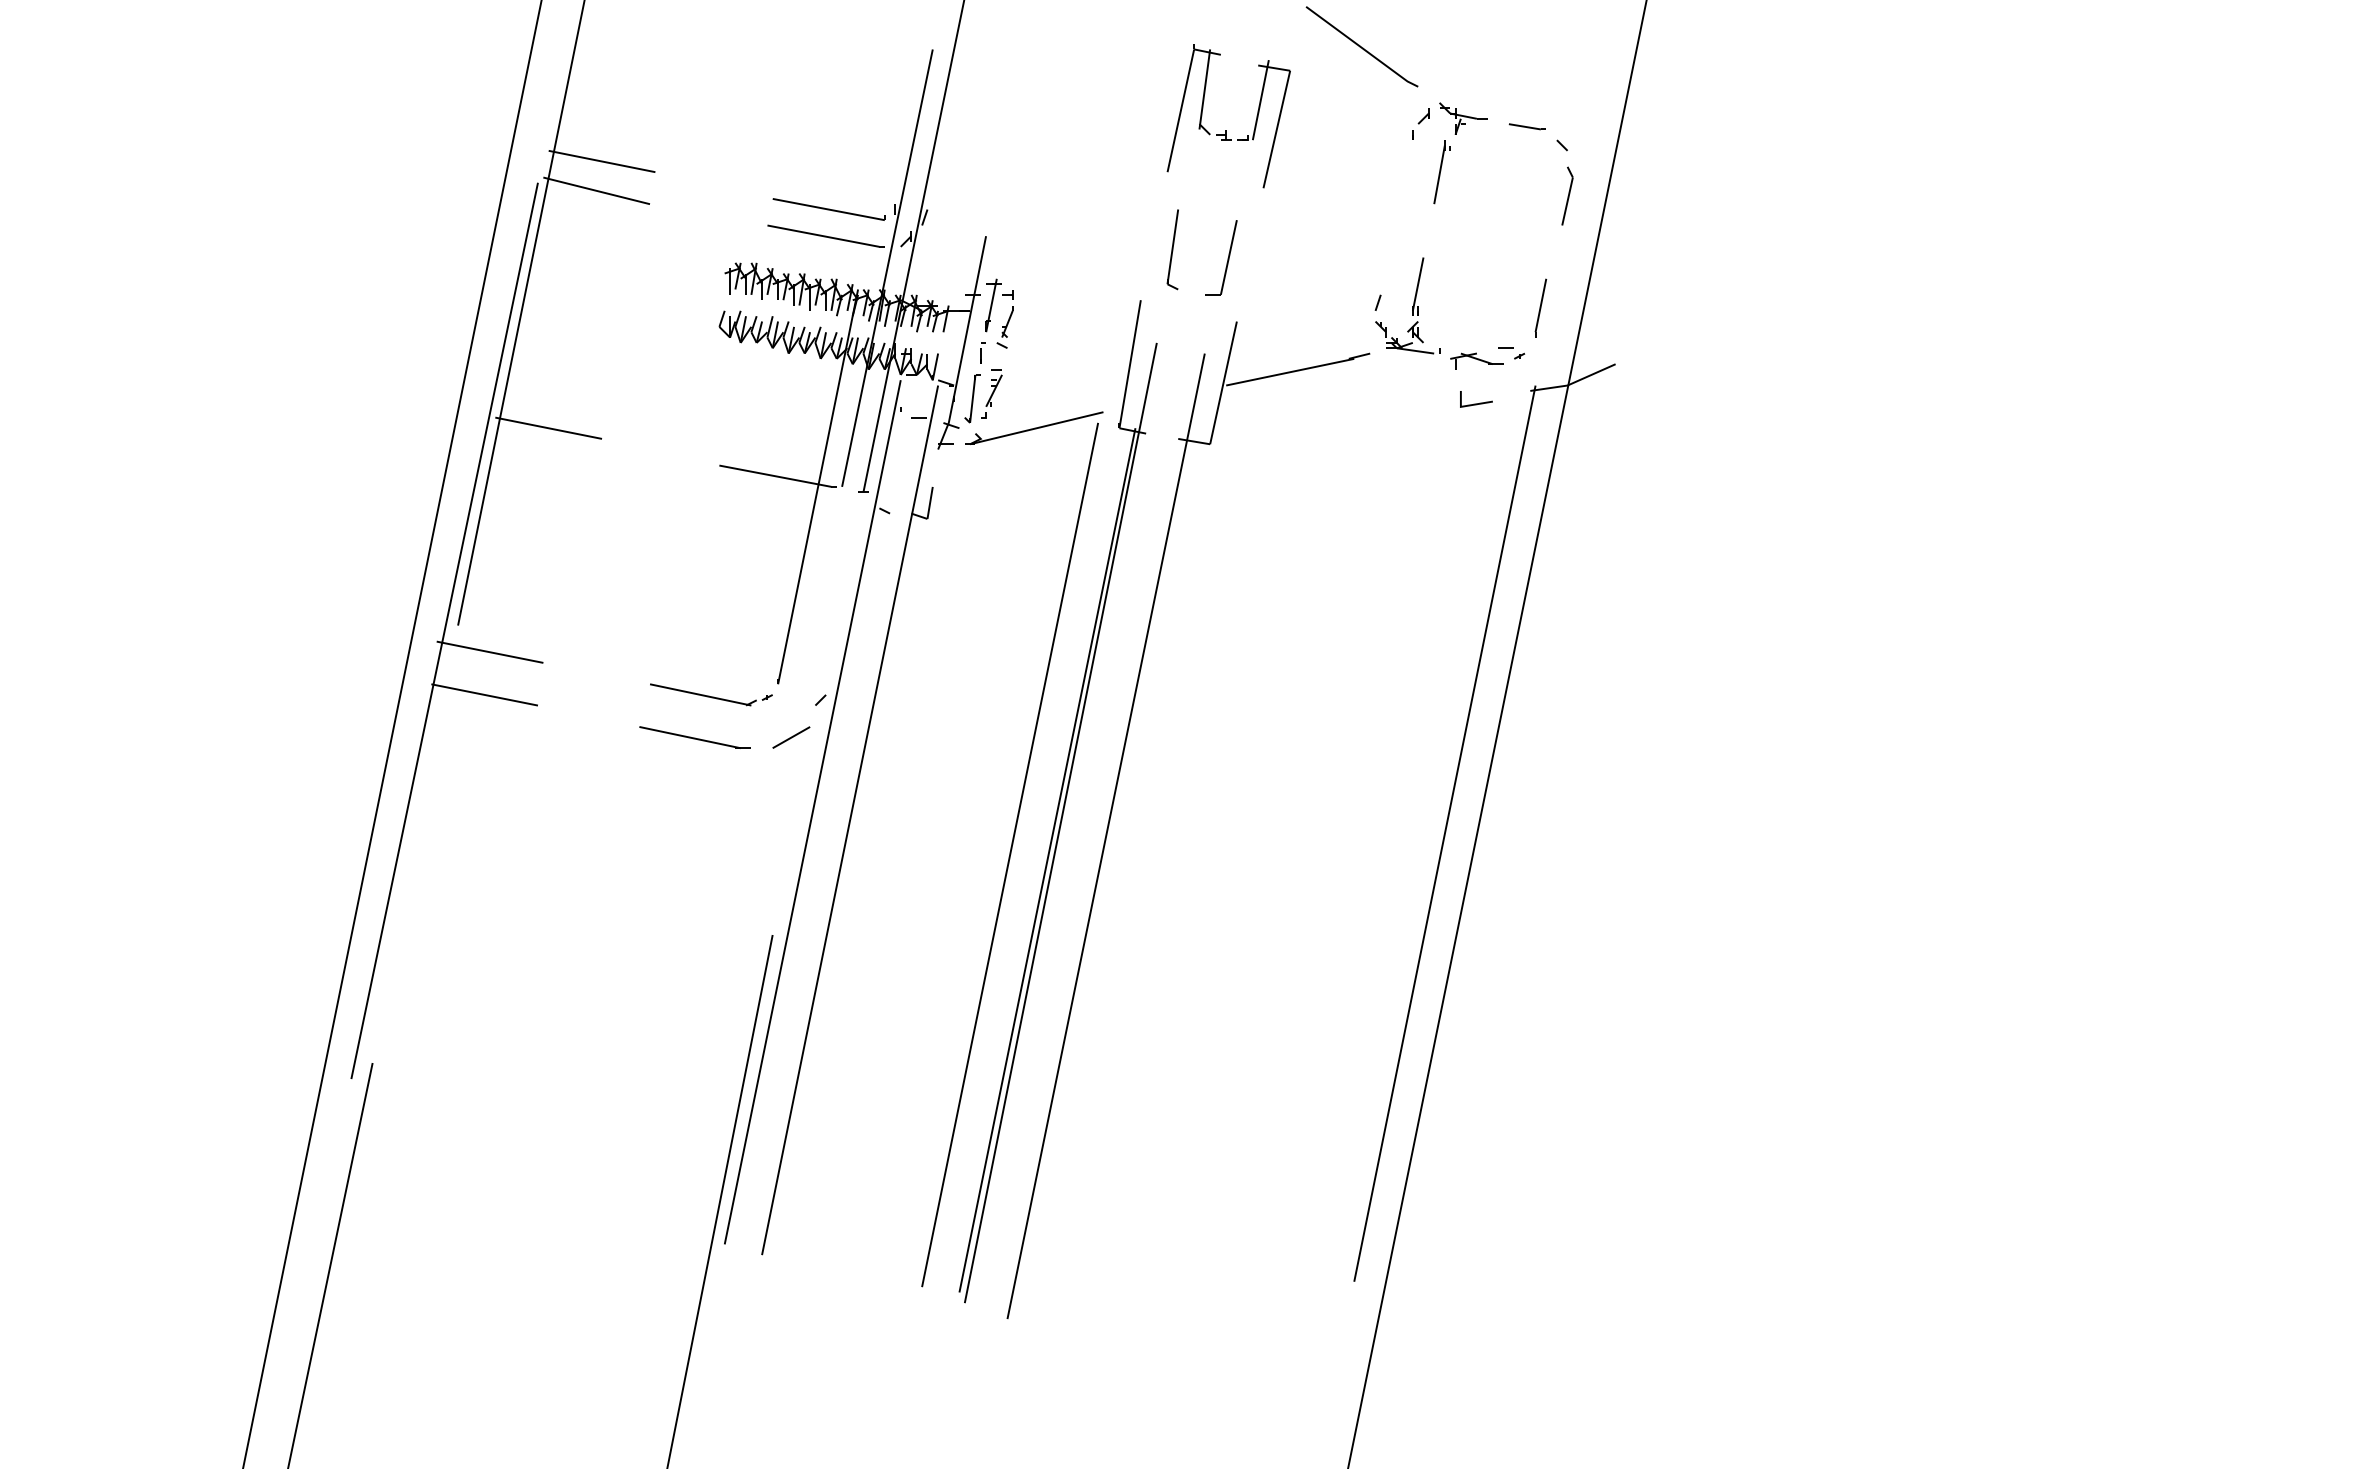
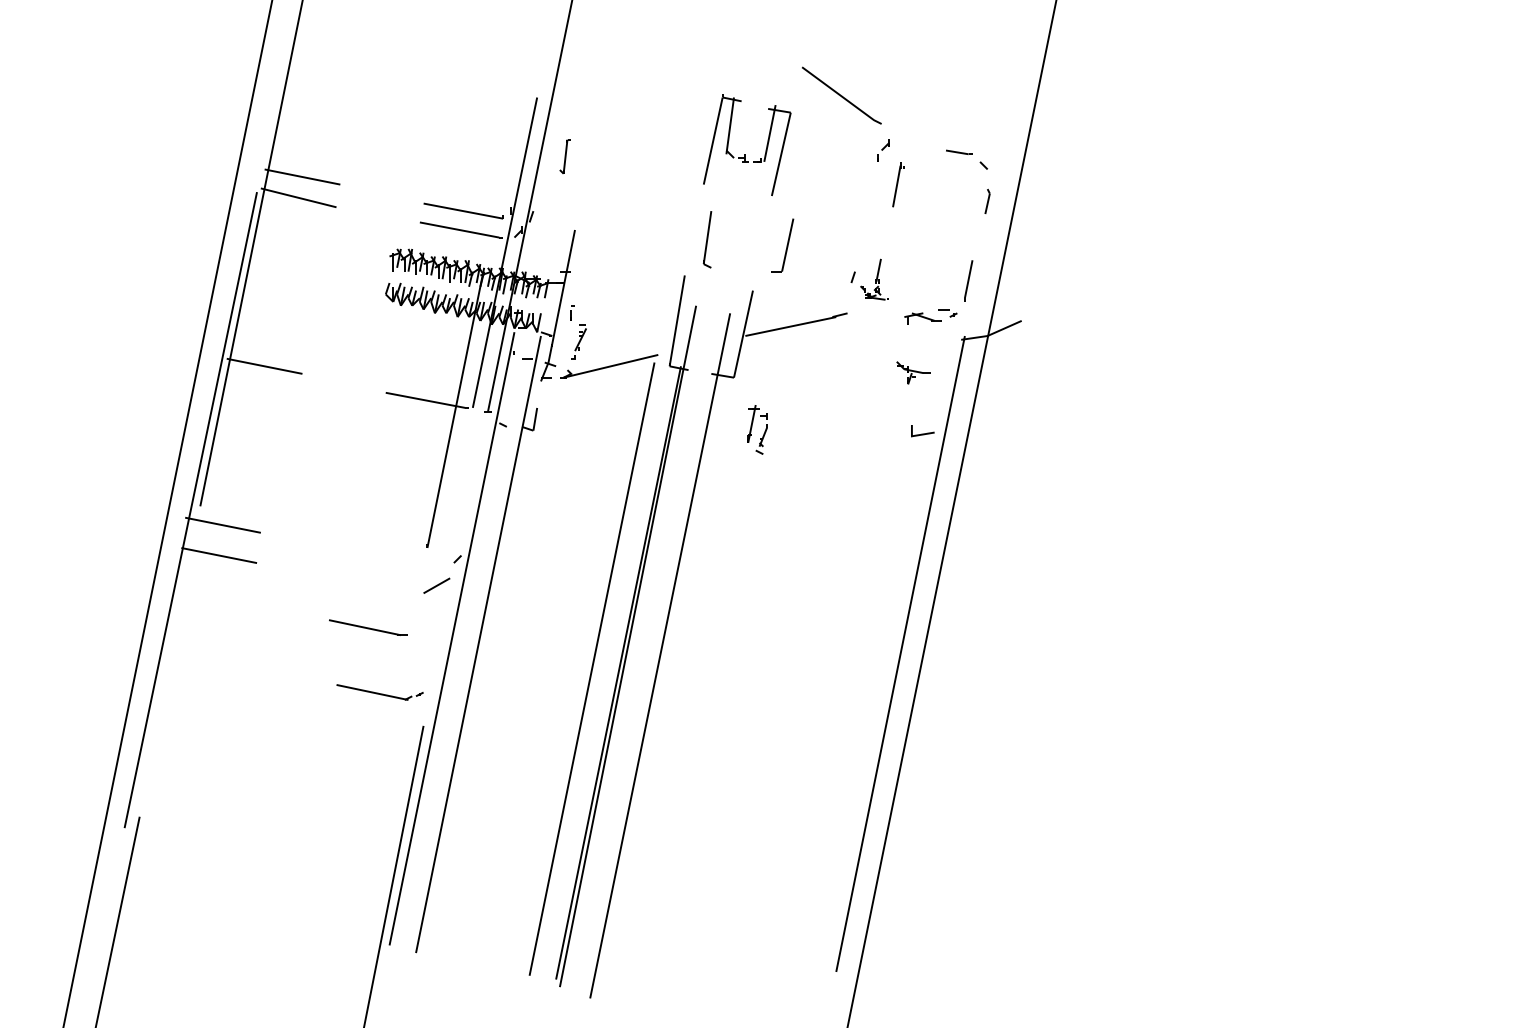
part: (1463, 118) -> (913, 372), moved
part: (1567, 195) -> (987, 201), size x0.6
part: (1227, 258) -> (786, 245), moved
part: (1407, 305) -> (874, 279), size x0.6
part: (991, 311) -> (751, 428), moved
part: (972, 398) -> (565, 156), moved
line: (1476, 403) -> (923, 433), moved
part: (711, 694) -> (380, 692), moved
part: (694, 737) -> (368, 627), moved

